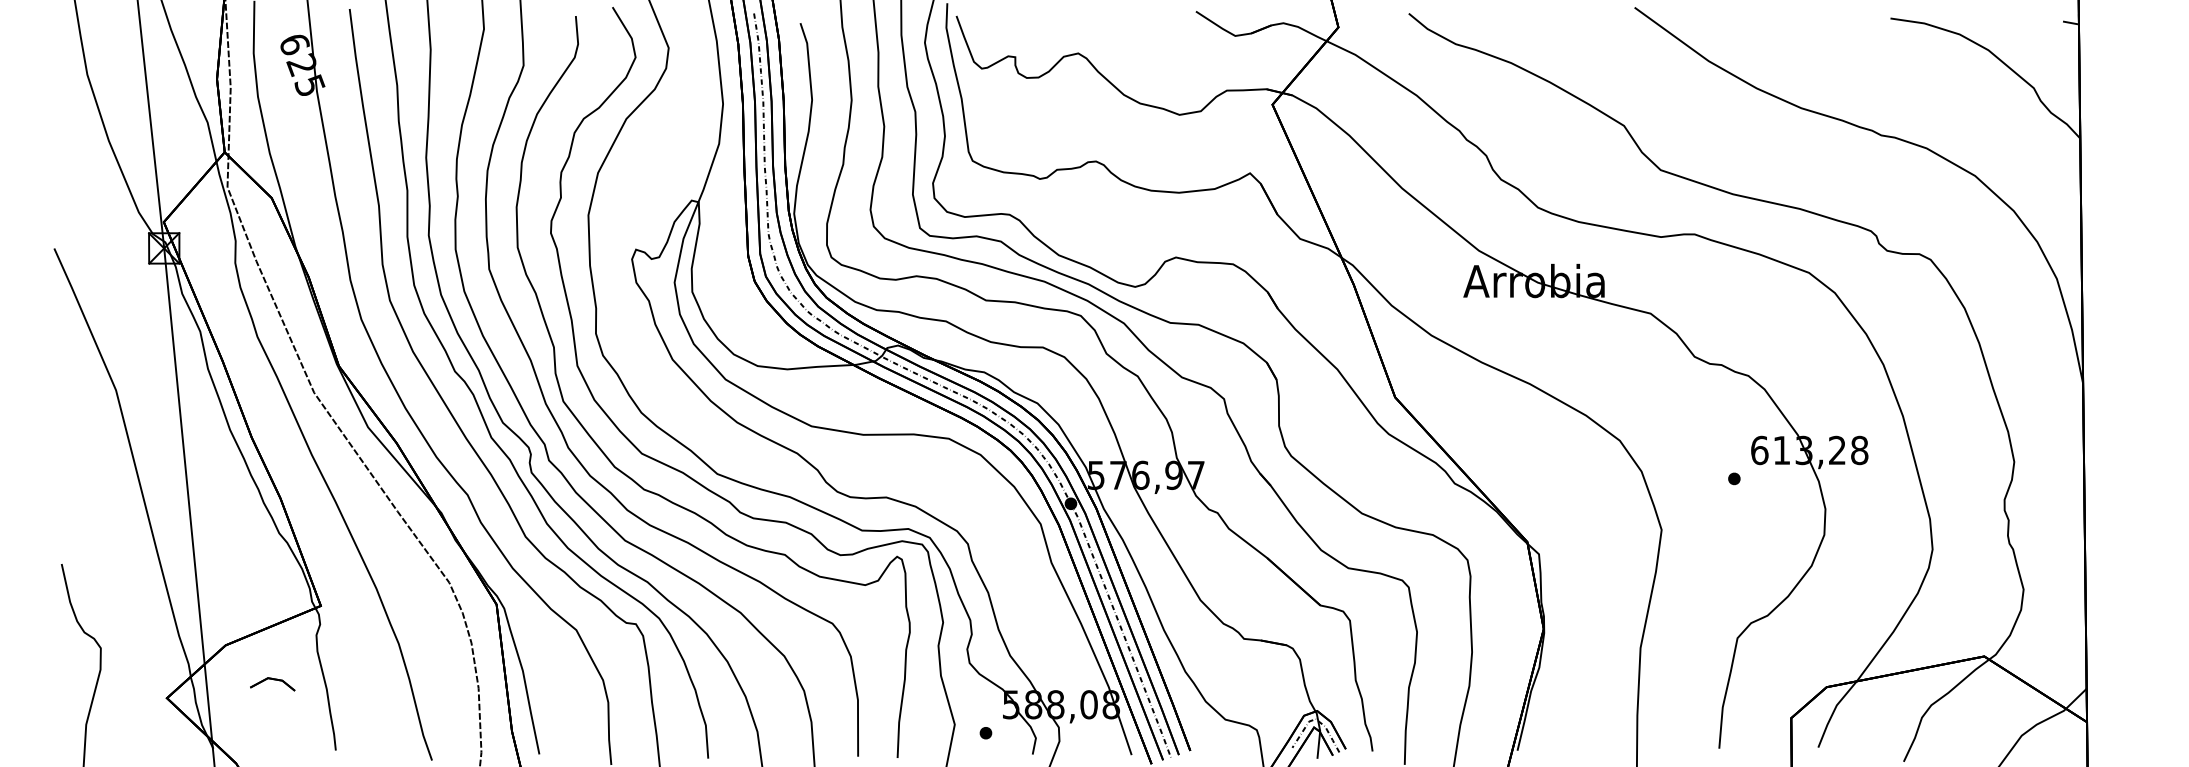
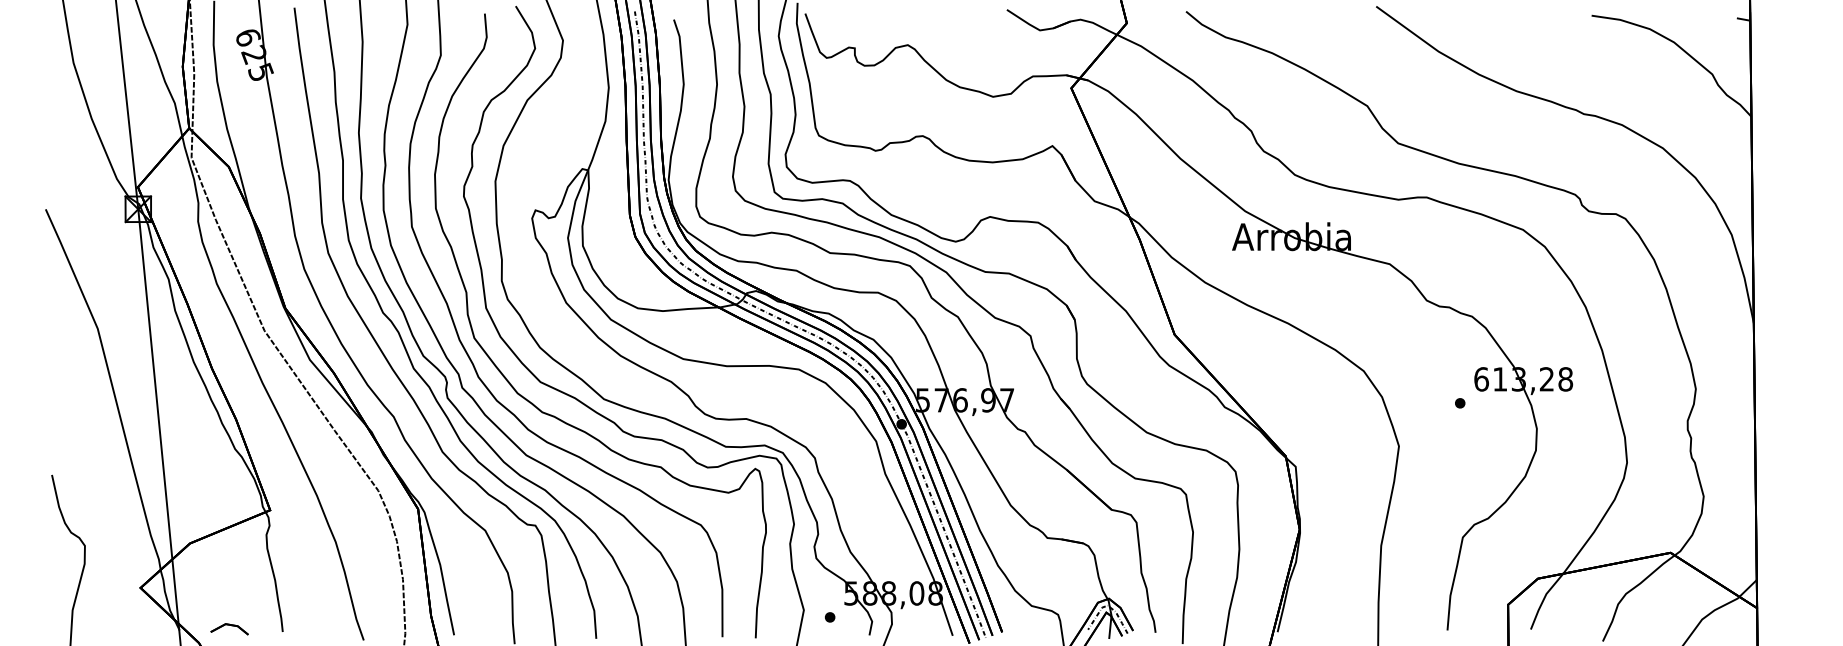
part: (272, 684) -> (229, 629), moved

